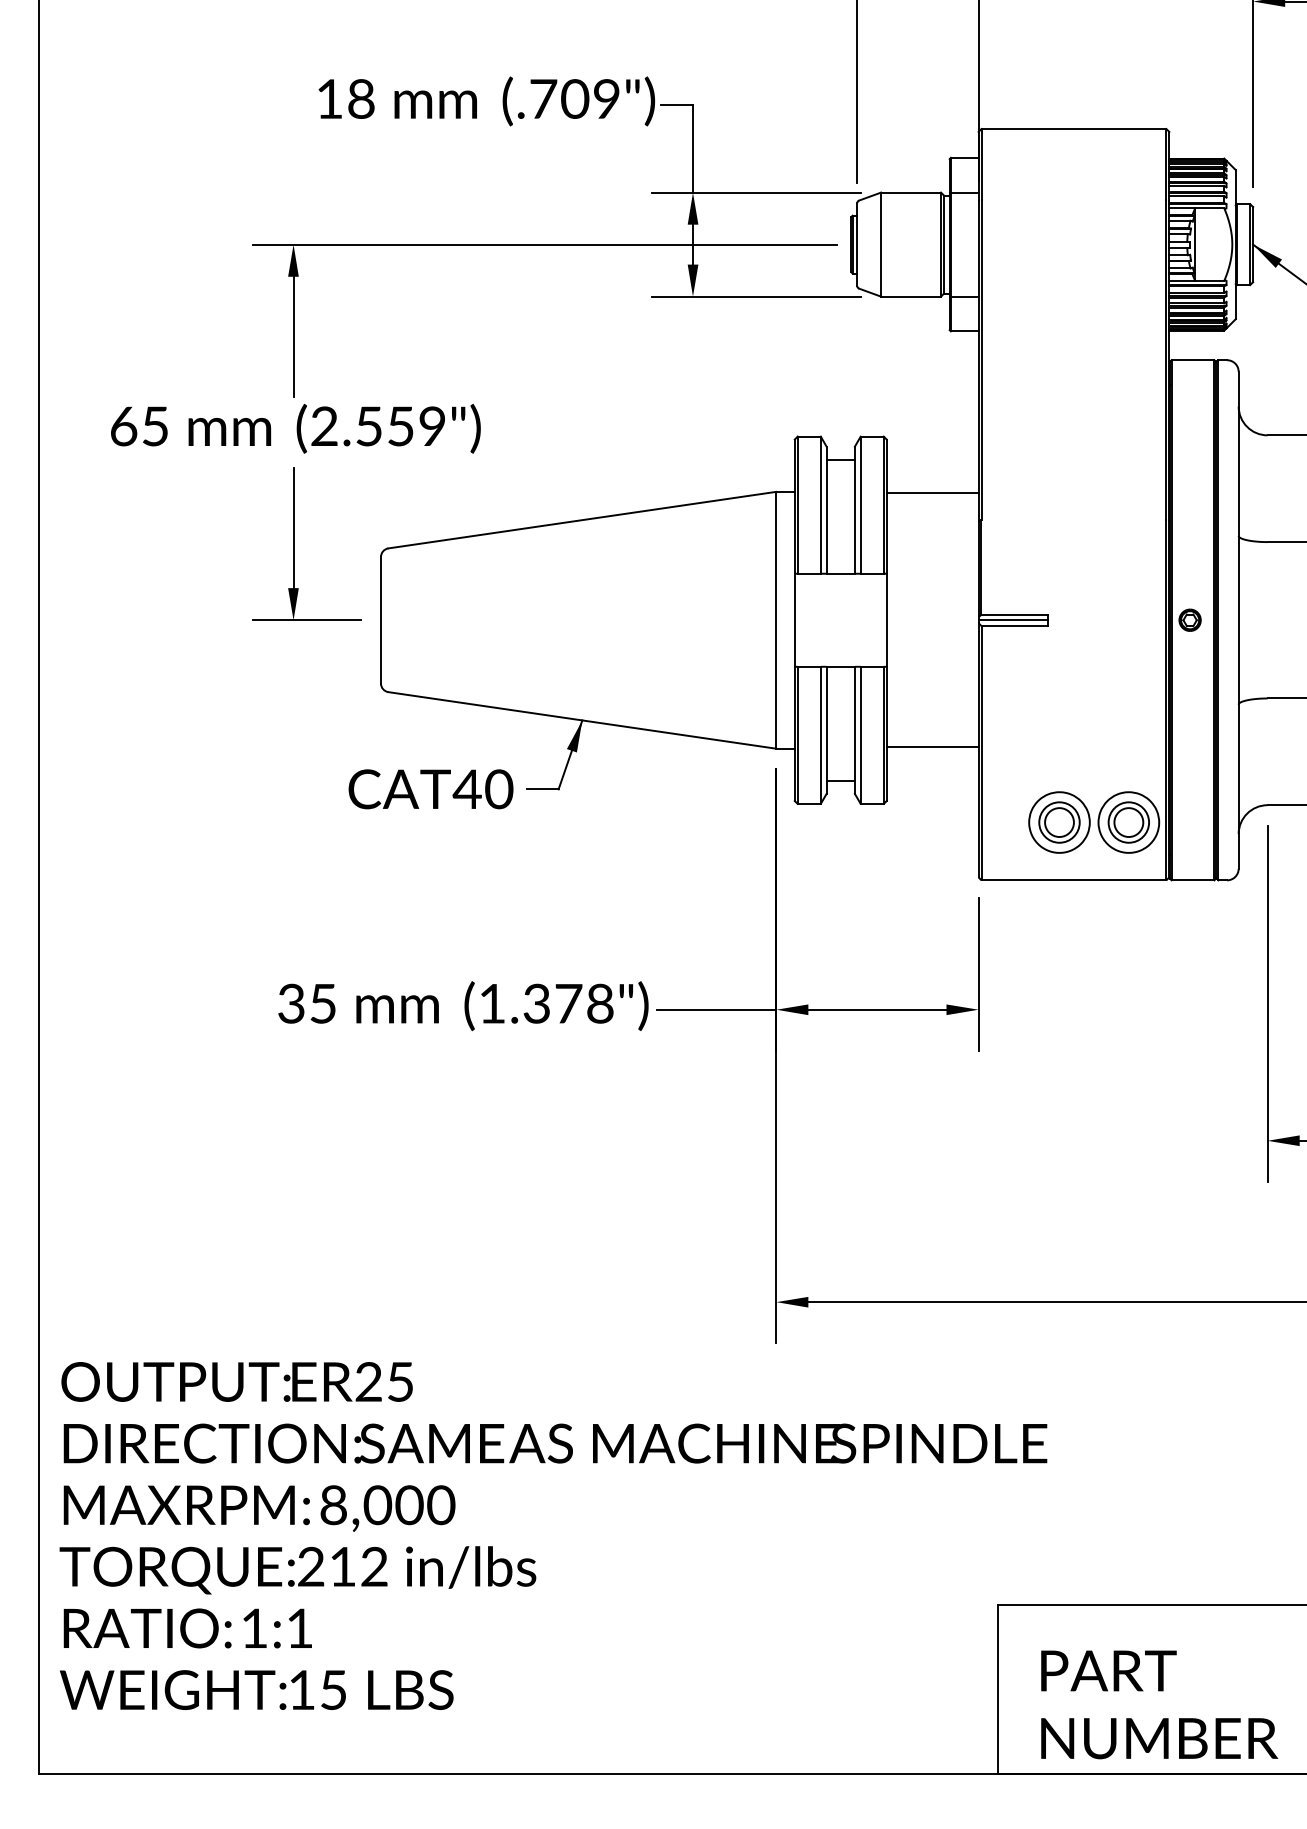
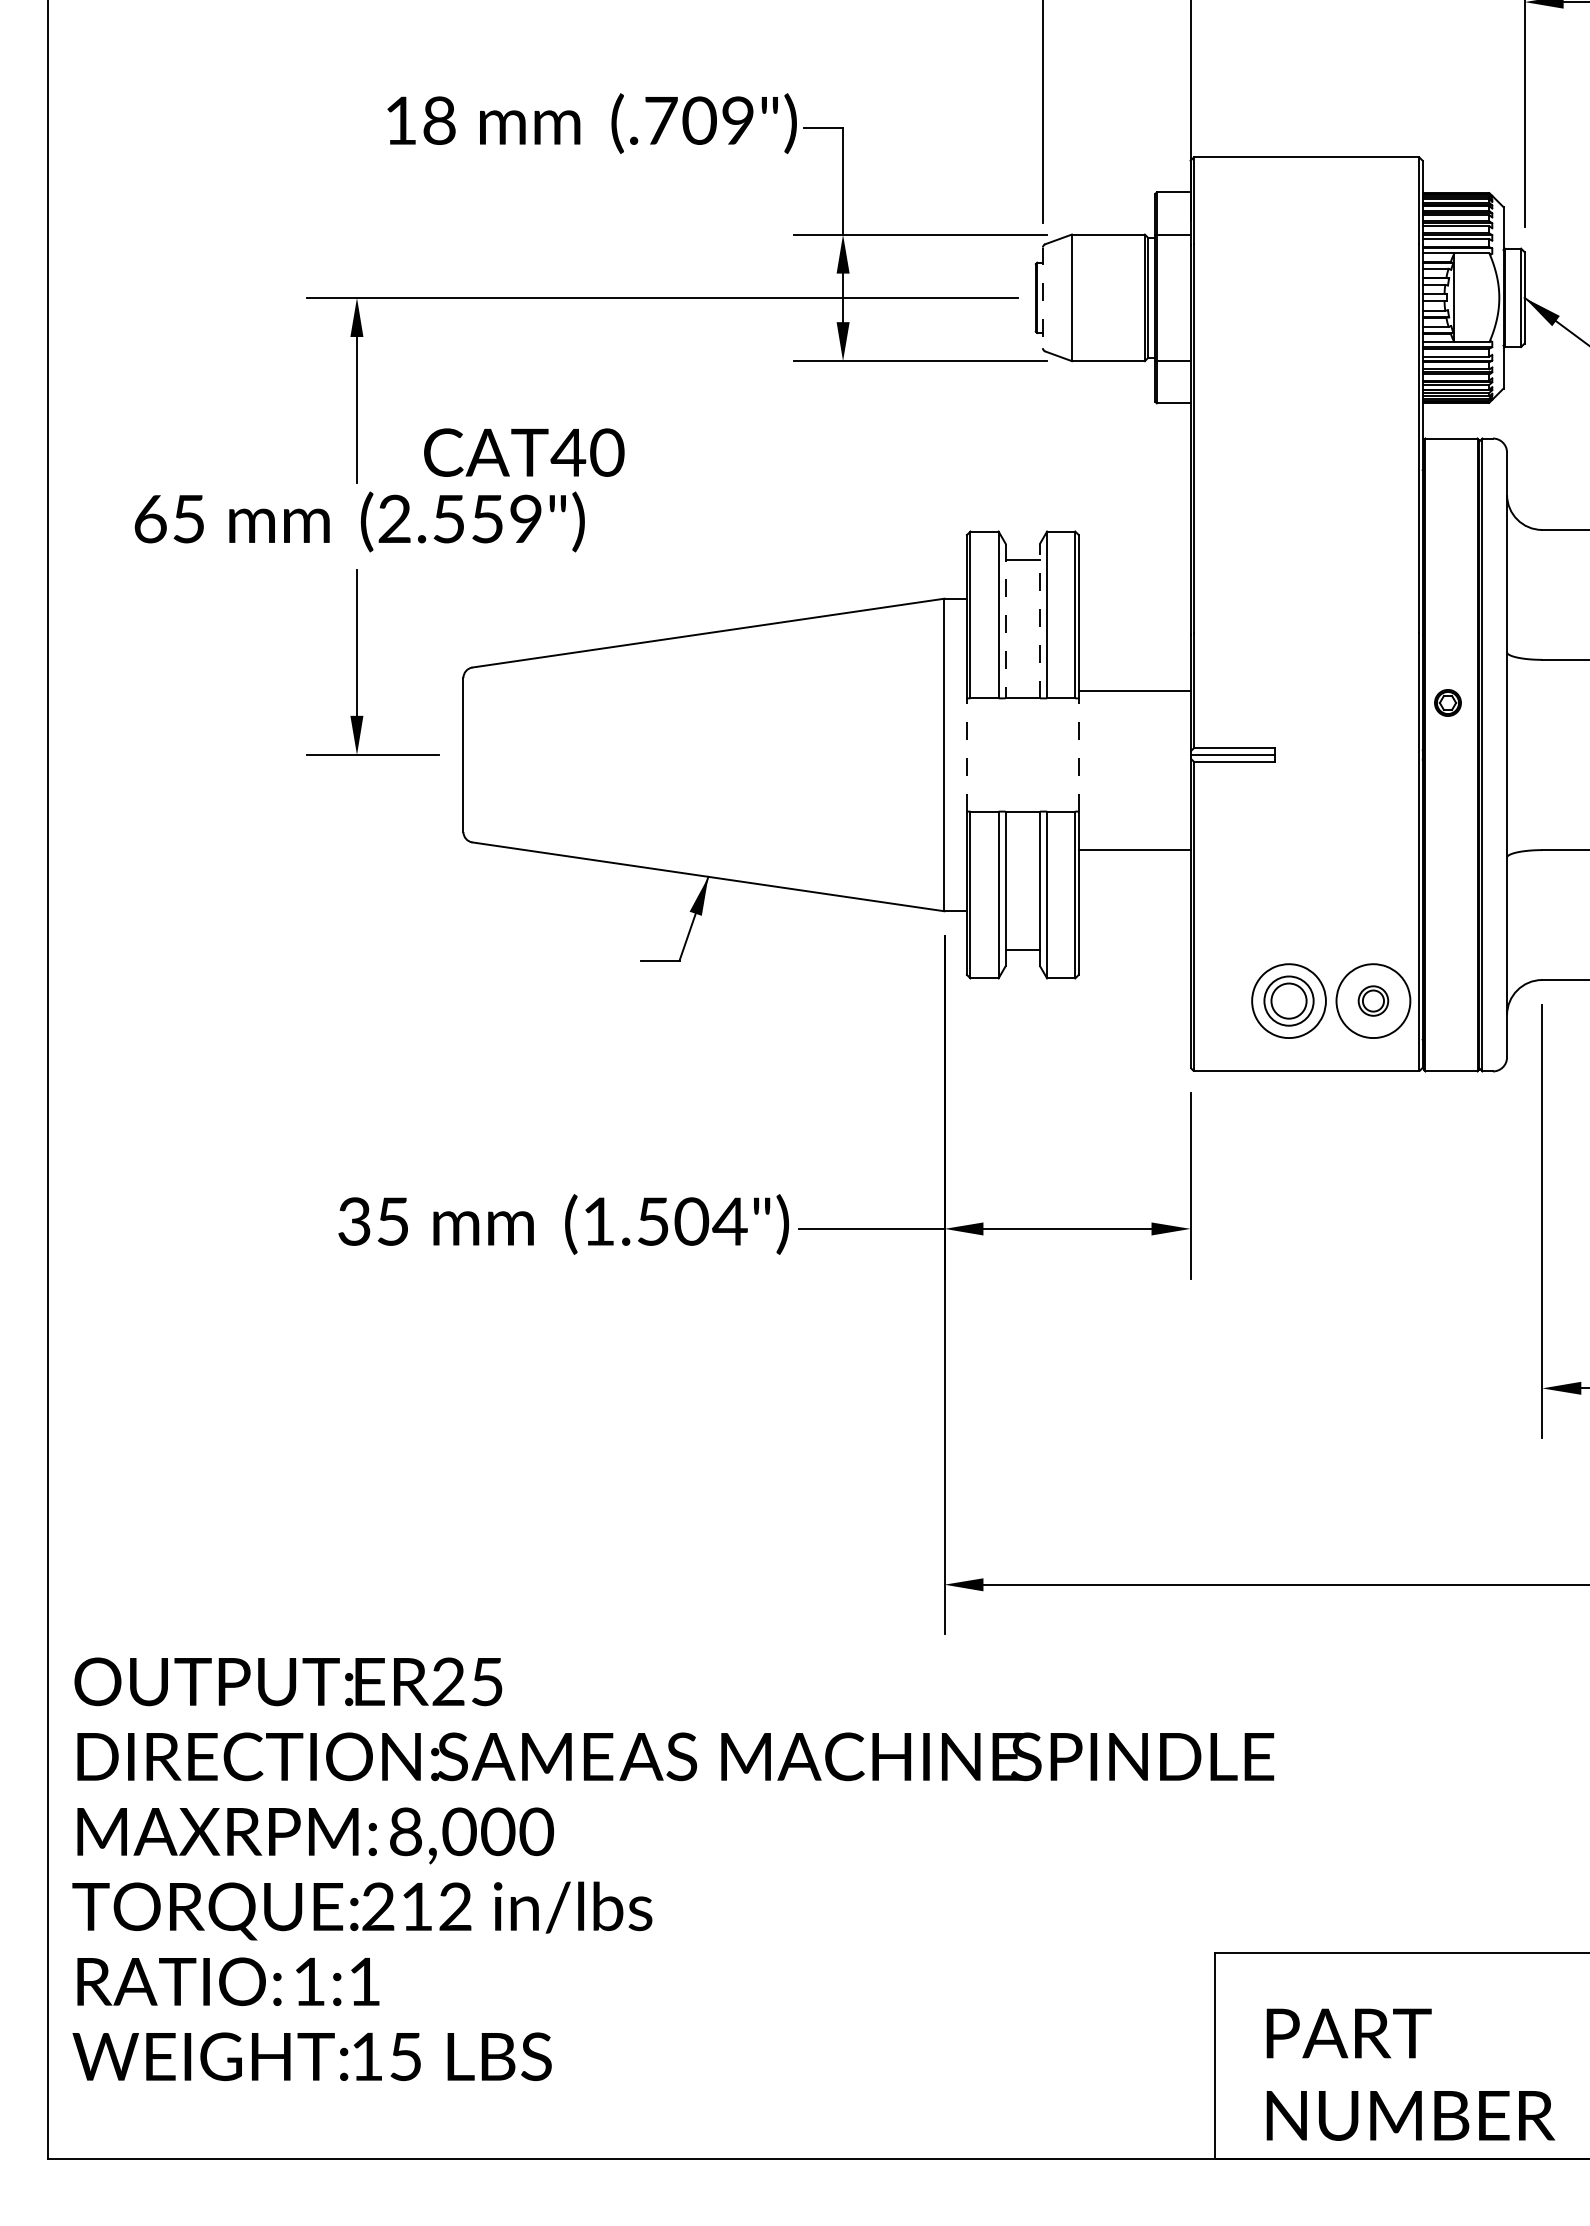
line: (856, 245) -> (1042, 298), solid -> dashed
line: (932, 493) -> (1134, 691), moved
line: (855, 509) -> (1040, 620), solid -> dashed
line: (826, 510) -> (1005, 621), solid -> dashed
line: (794, 619) -> (966, 754), solid -> dashed
line: (886, 619) -> (1078, 754), solid -> dashed
part: (1189, 619) -> (1447, 702), moved
line: (932, 747) -> (1134, 849), moved
text: (431, 789) -> (524, 452), moved
part: (1128, 822) -> (1373, 1000), size x0.6
text: (569, 1003) -> (692, 1221), (1.378") -> (1.504")

